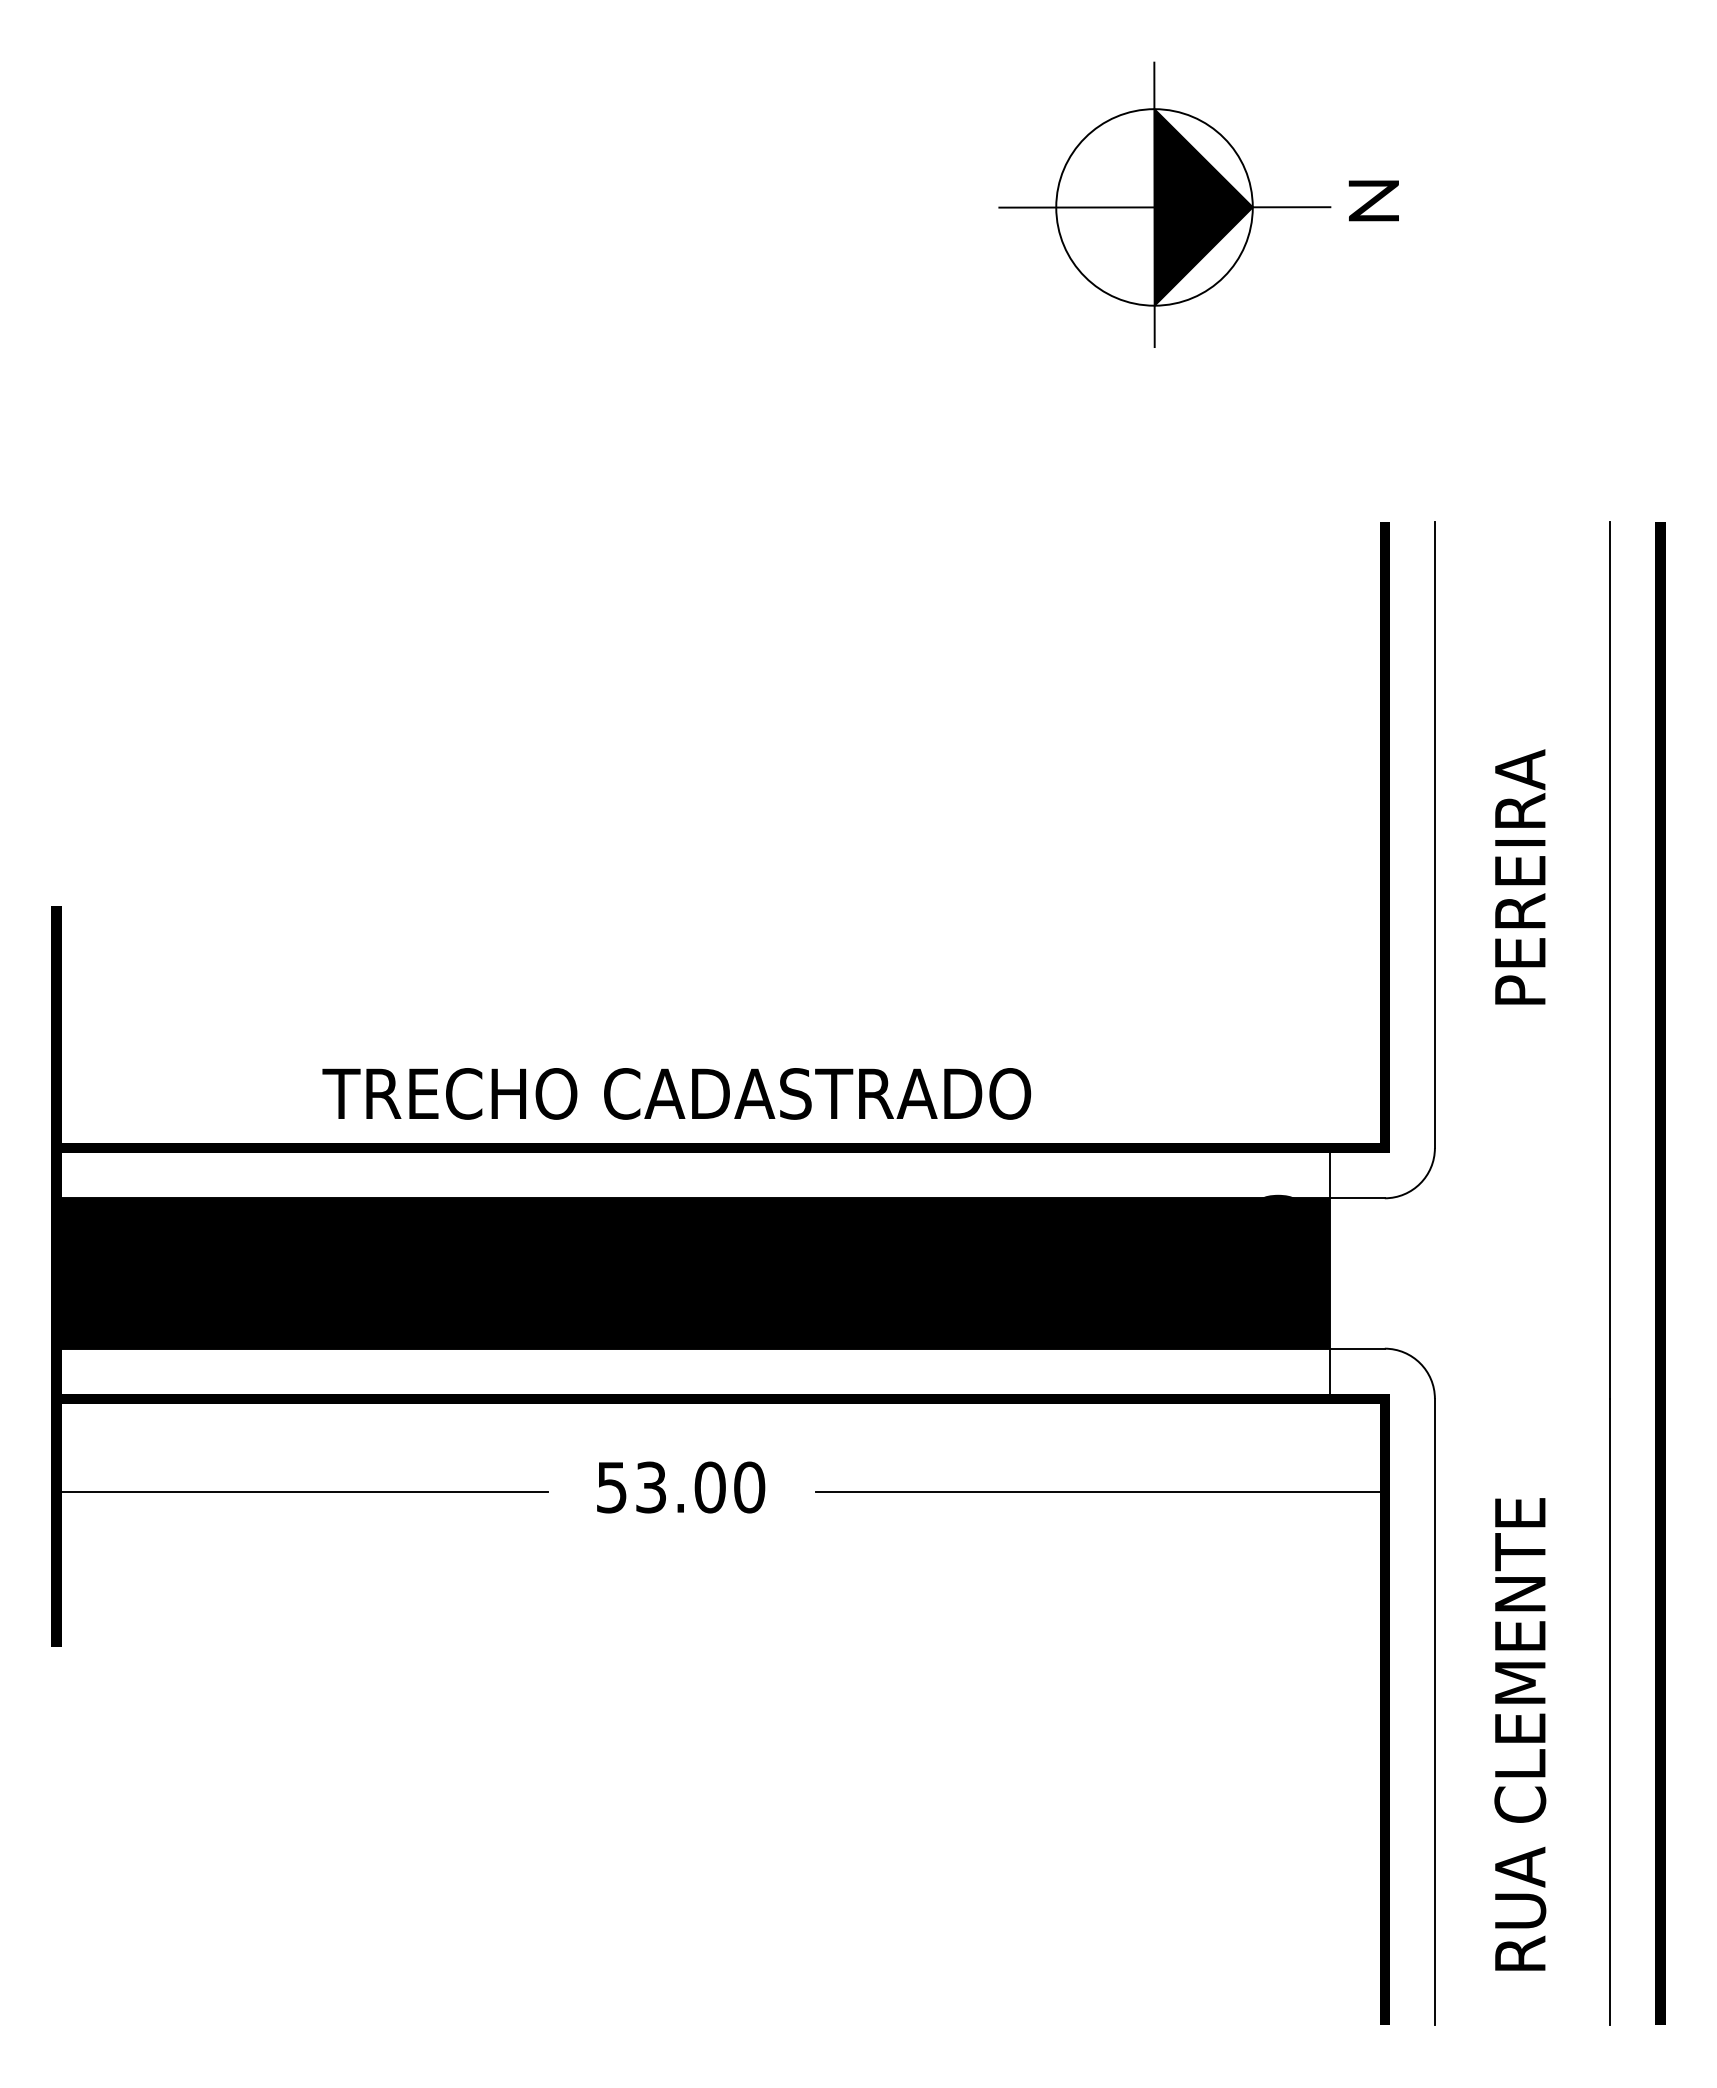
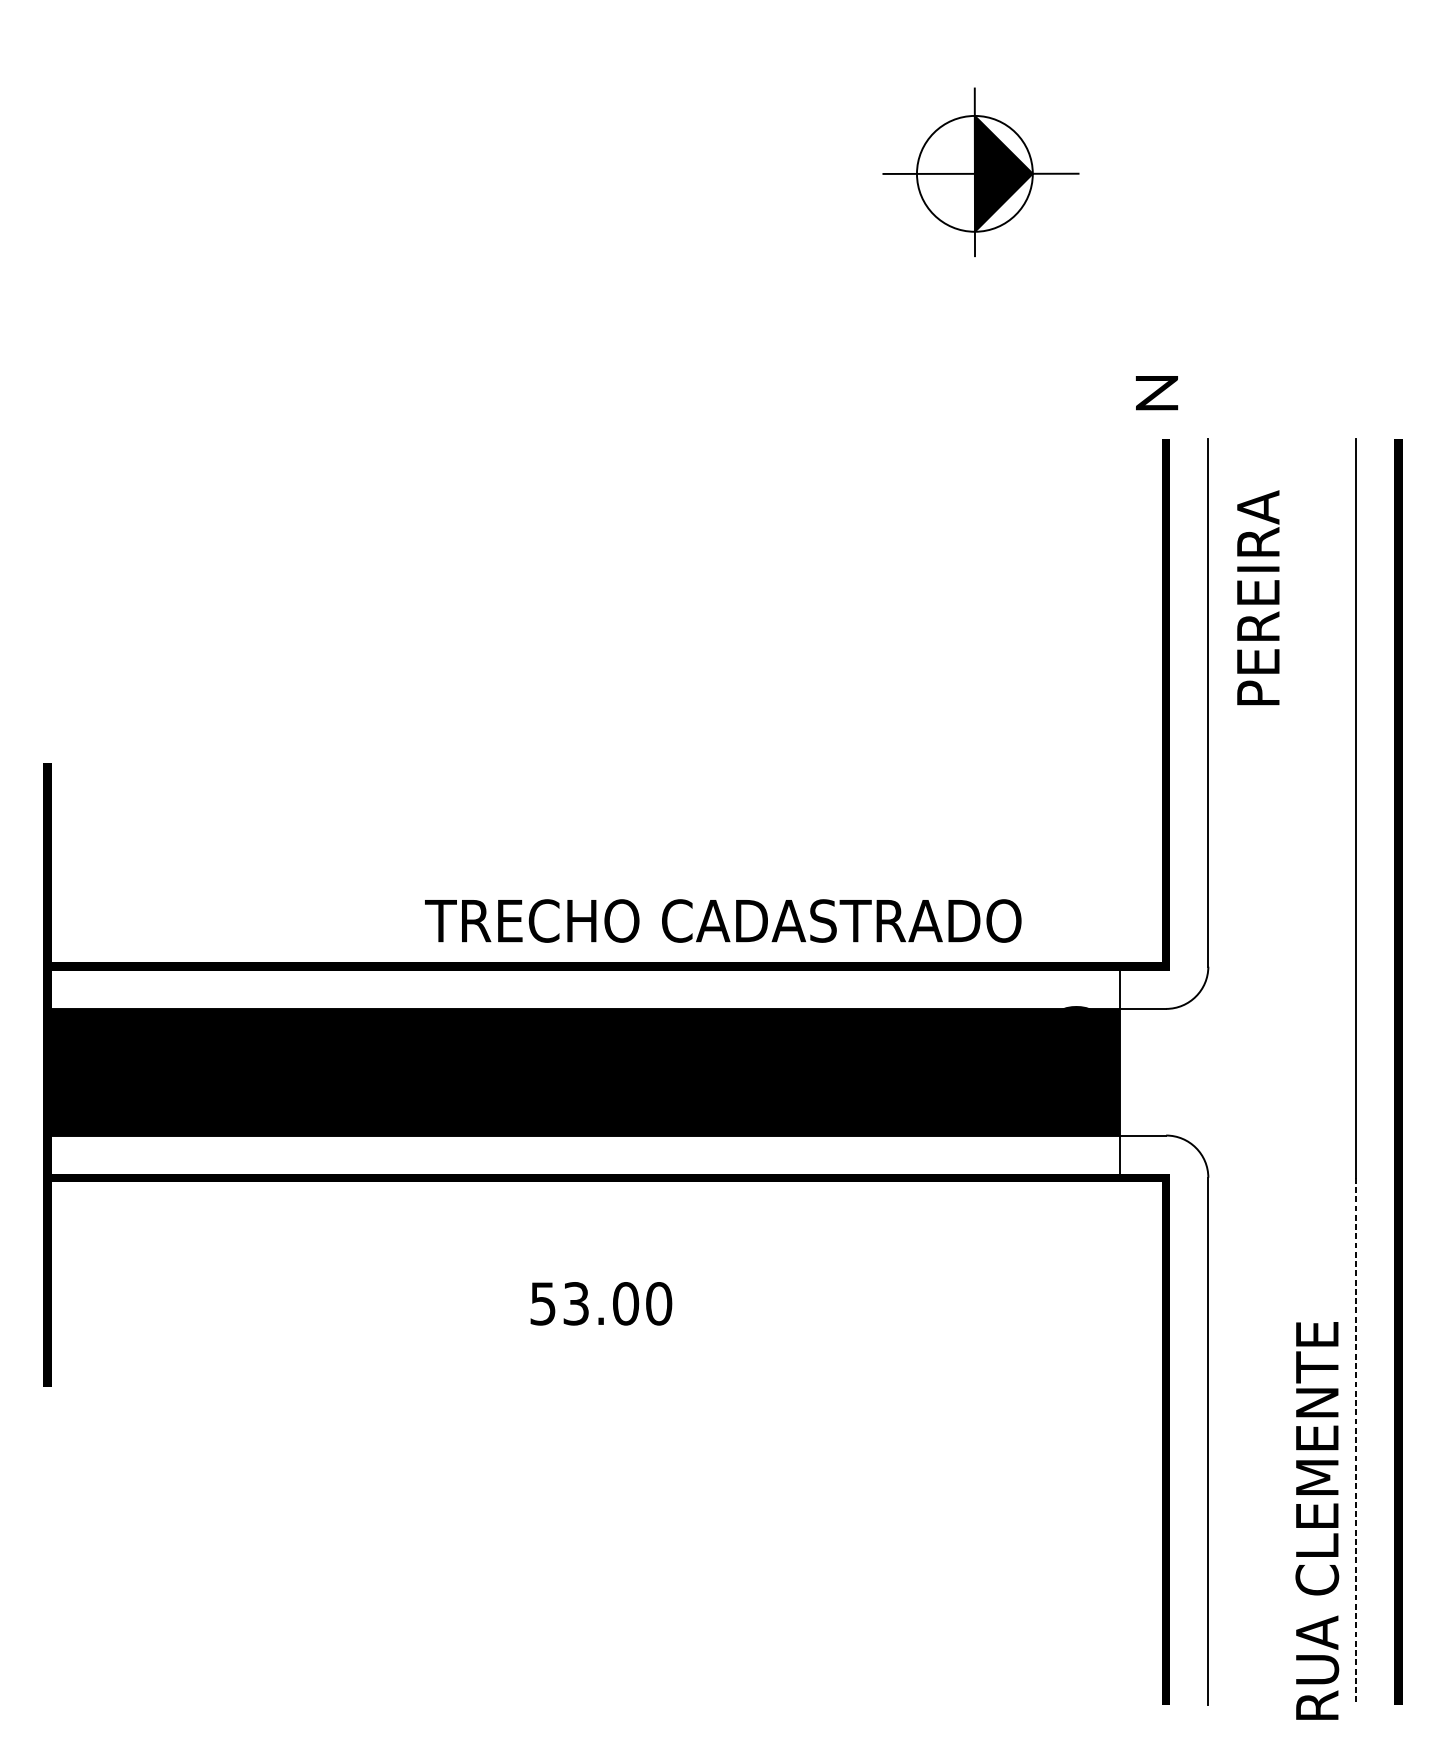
text: (1373, 200) -> (1156, 392), moved
part: (1164, 204) -> (980, 172), size x0.7
text: (1520, 876) -> (1258, 597), moved
text: (676, 1093) -> (723, 920), moved
text: (681, 1487) -> (601, 1303), moved
line: (302, 1492) -> (254, 1256), removed
line: (1100, 1492) -> (926, 1256), removed
line: (1610, 1712) -> (1356, 1441), solid -> dashed
text: (1520, 1734) -> (1317, 1521), moved

